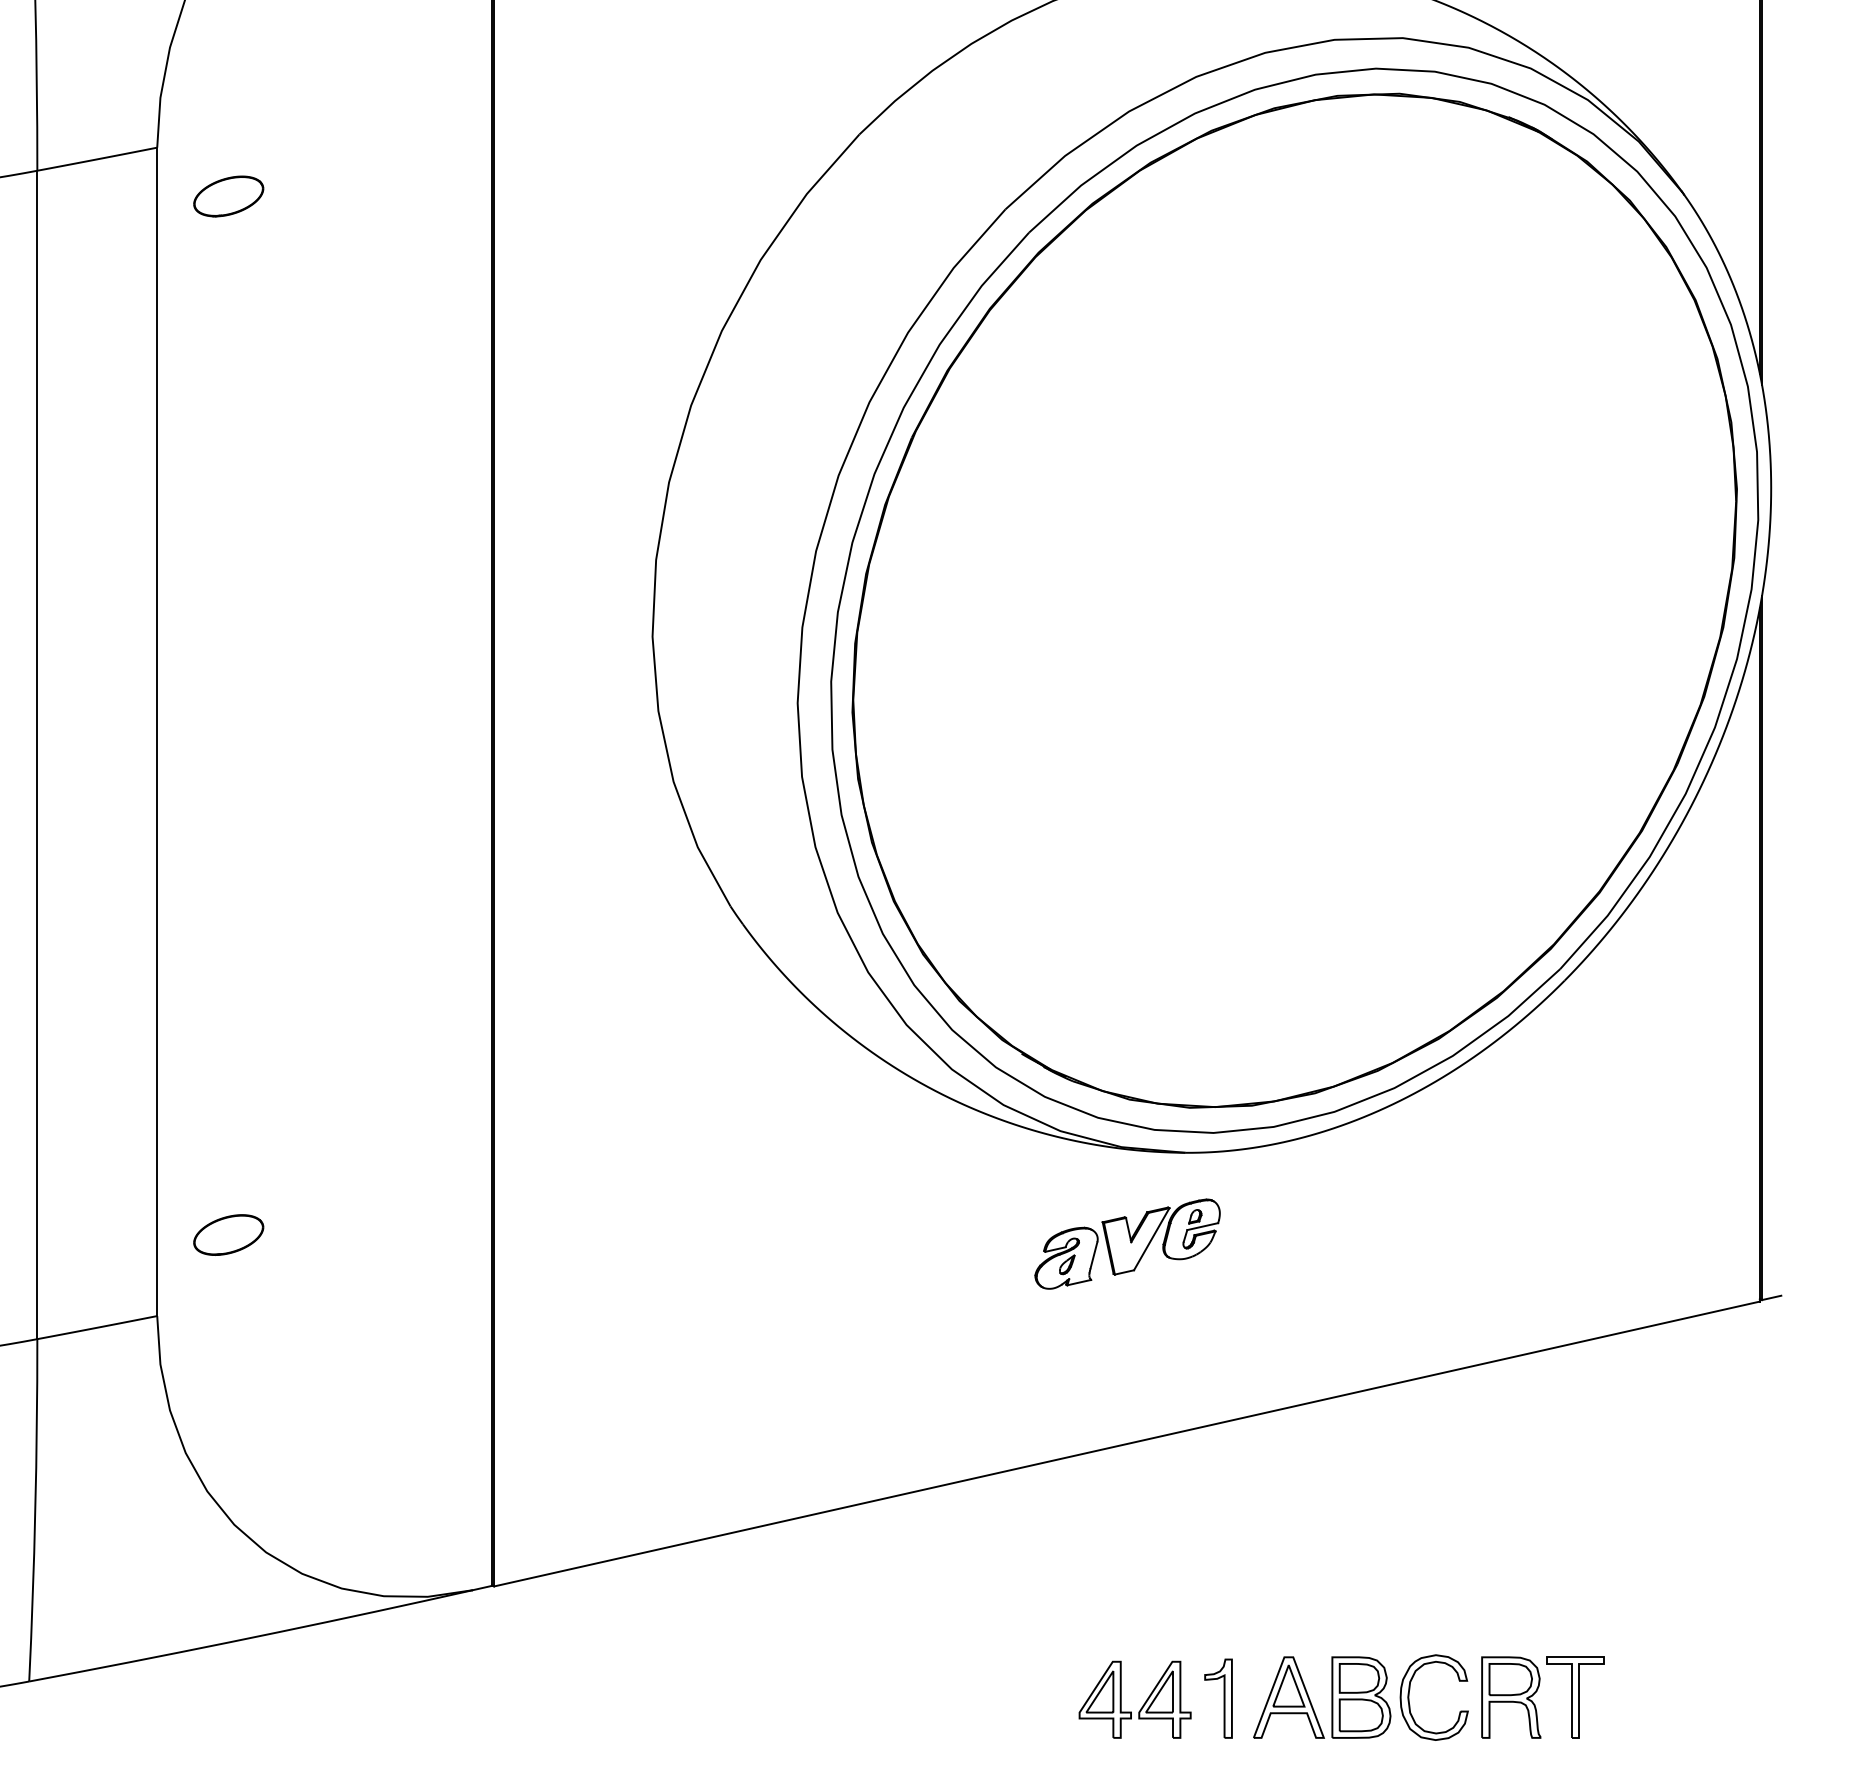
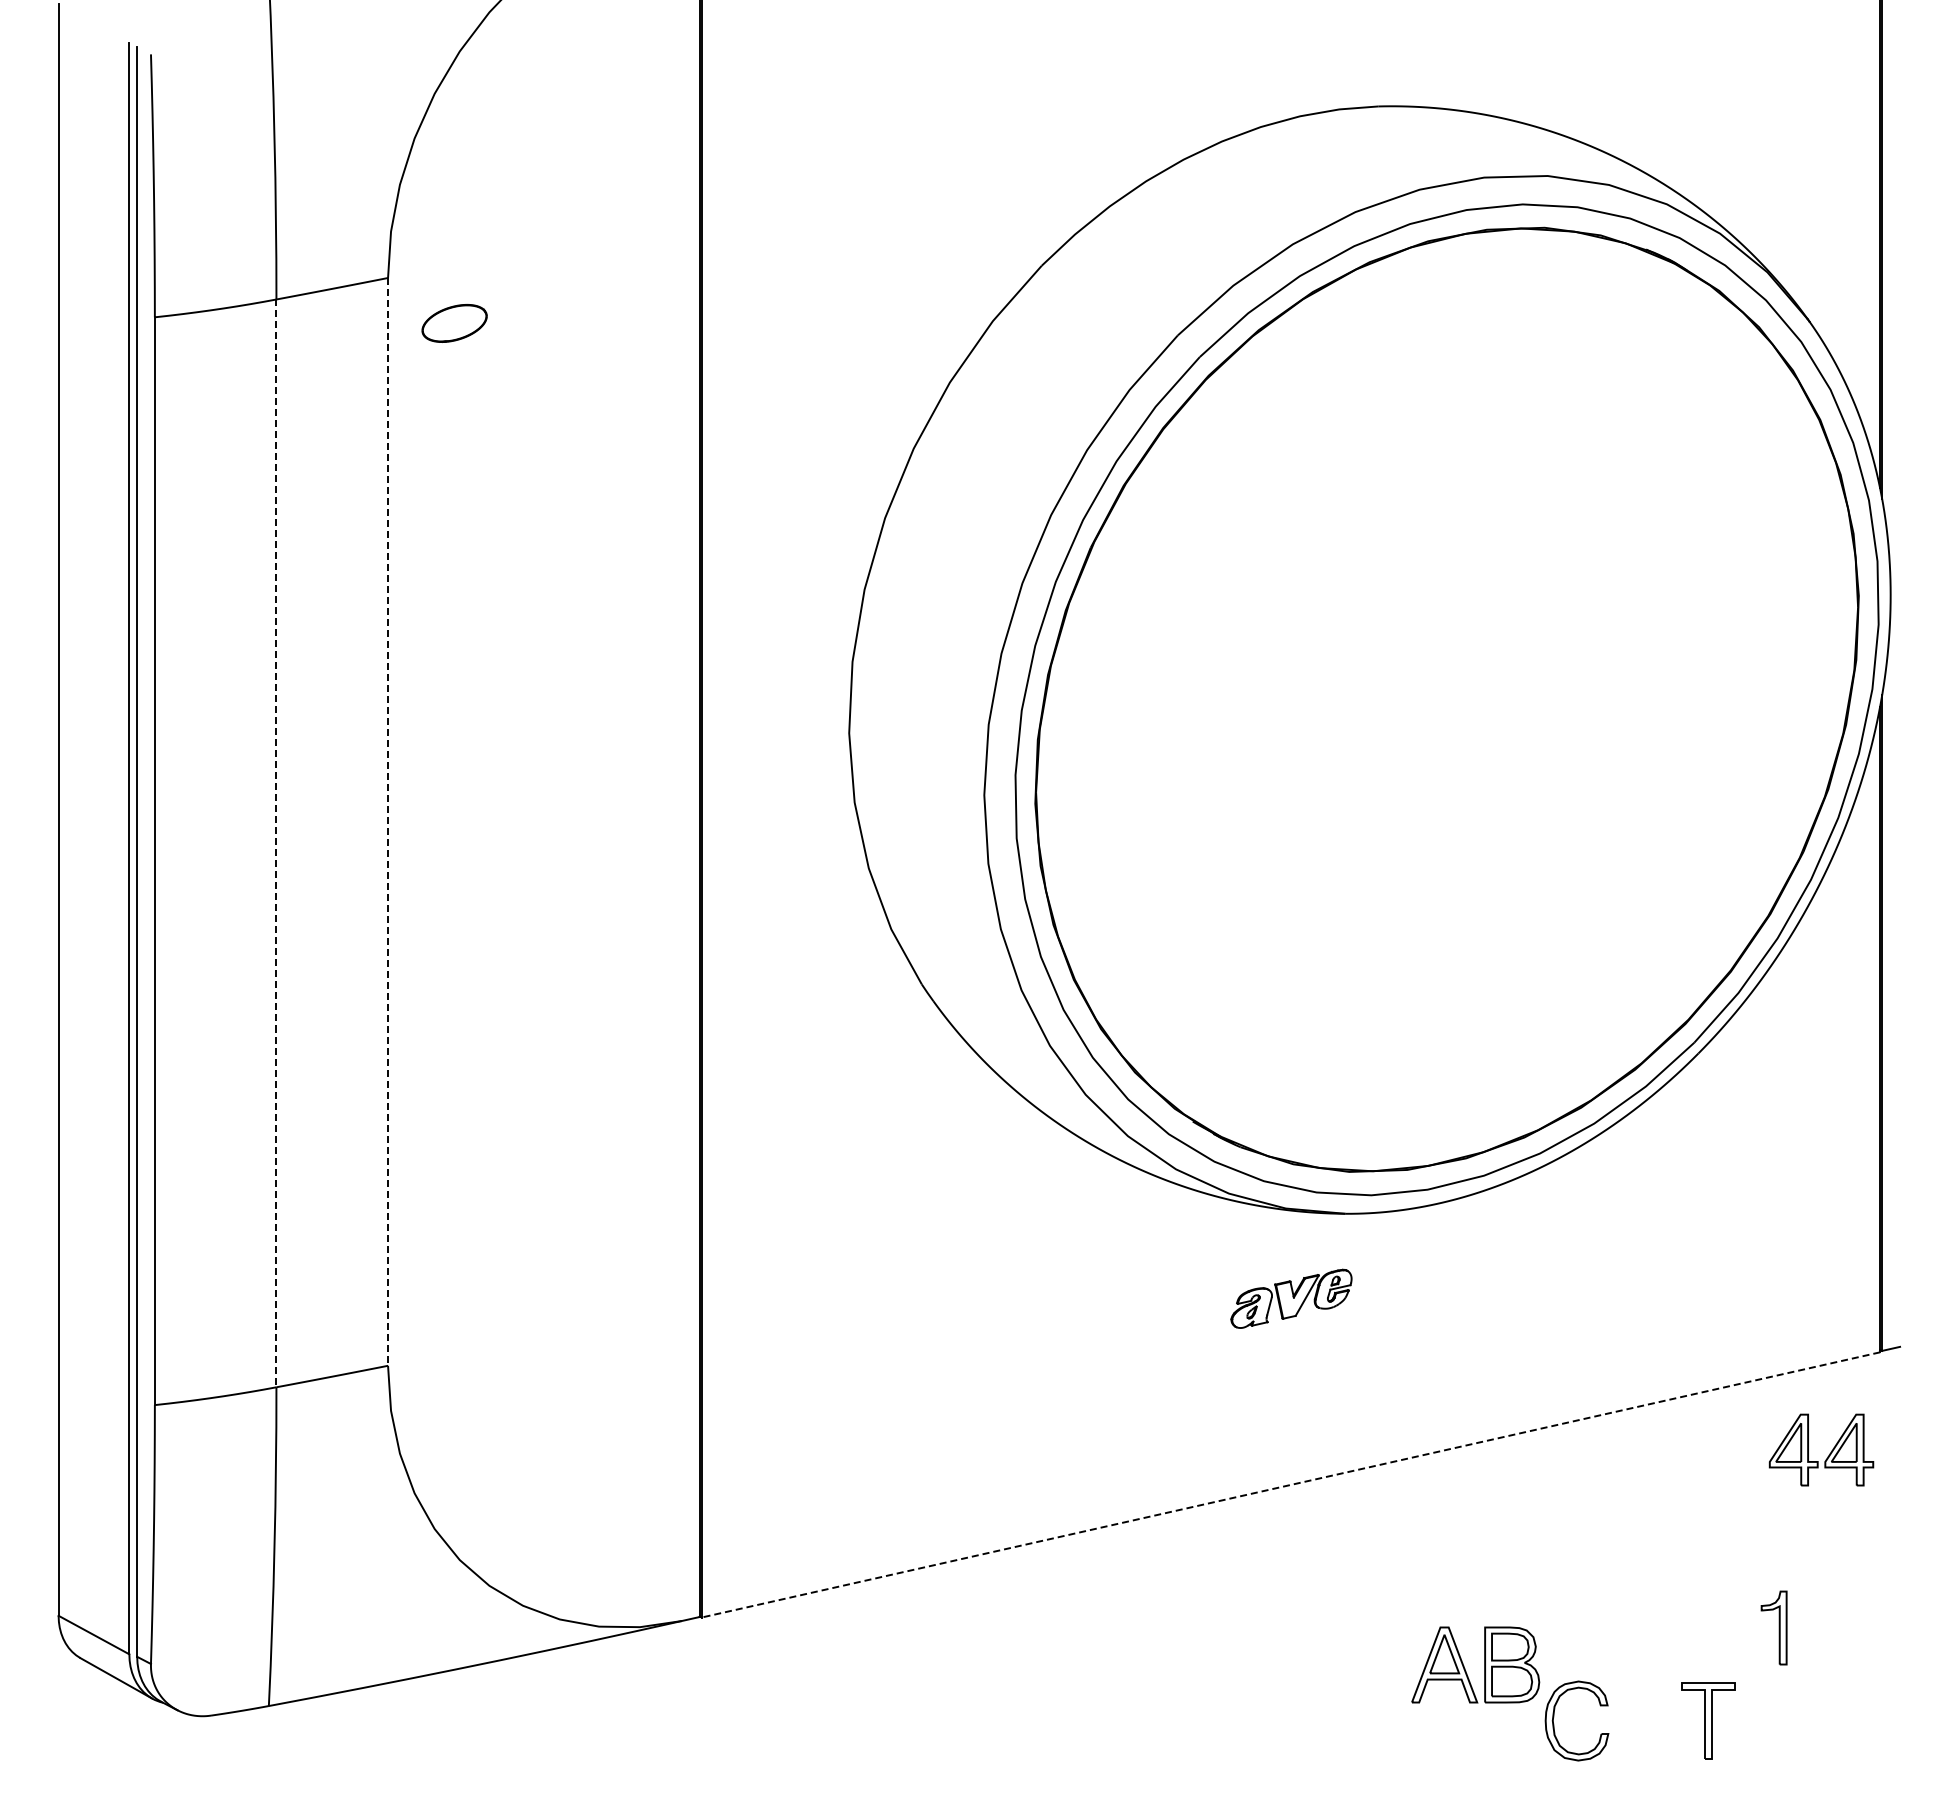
line: (157, 731) -> (388, 821), solid -> dashed
line: (37, 755) -> (276, 843), solid -> dashed
part: (228, 1234) -> (454, 1289), removed
part: (1127, 1243) -> (1291, 1298), size x0.7
line: (1126, 1443) -> (1290, 1484), solid -> dashed
part: (1331, 1697) -> (1484, 1664), moved
part: (1511, 1697) -> (1648, 1720), removed
part: (1217, 1698) -> (1773, 1627), moved
part: (1143, 1703) -> (1829, 1453), moved

